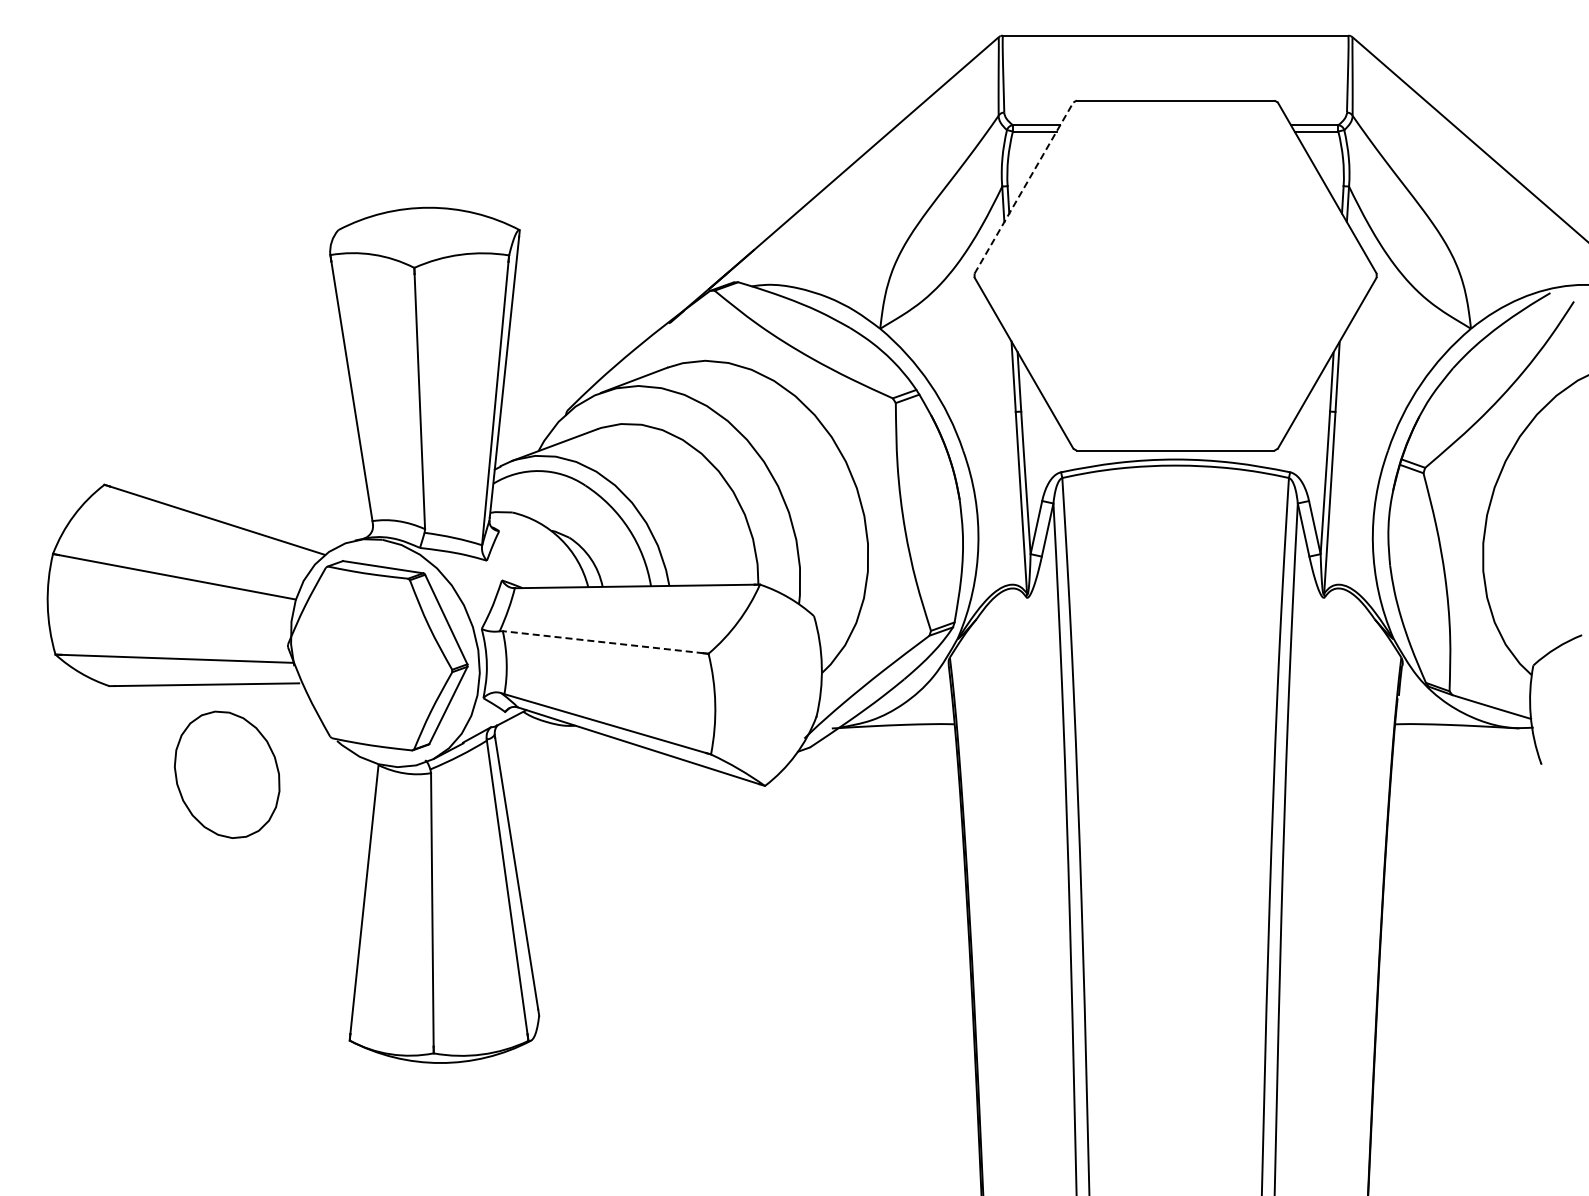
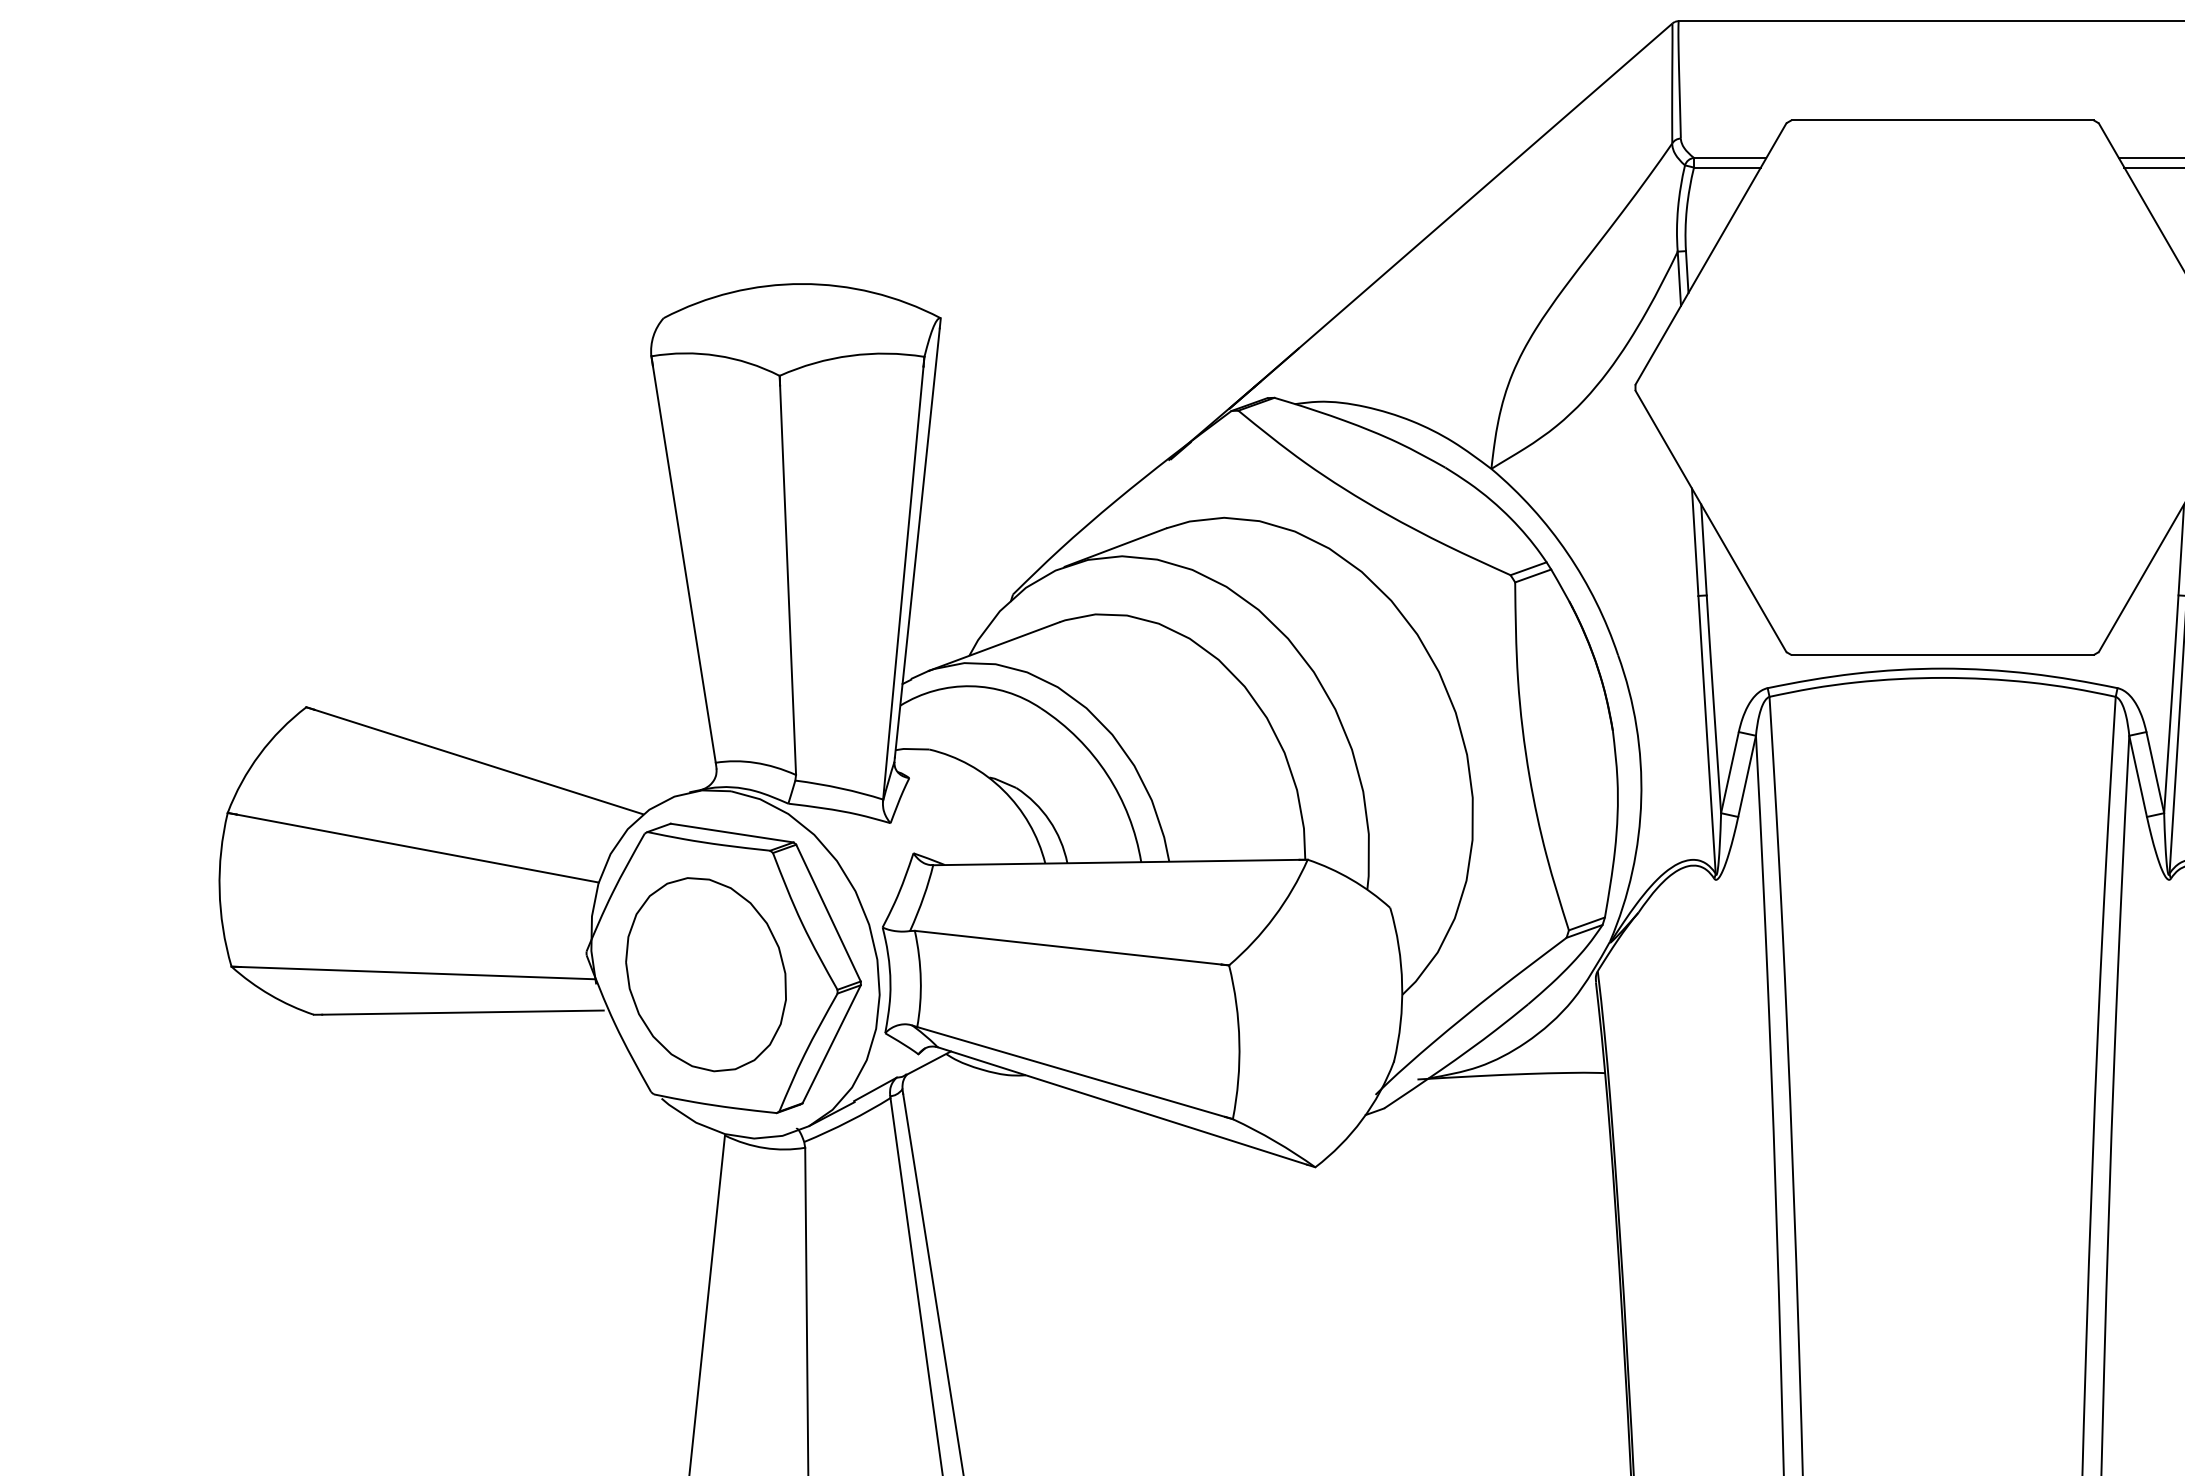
line: (1024, 188) -> (1711, 254), dashed -> solid
line: (602, 642) -> (1067, 948), dashed -> solid
part: (227, 774) -> (706, 974), moved

